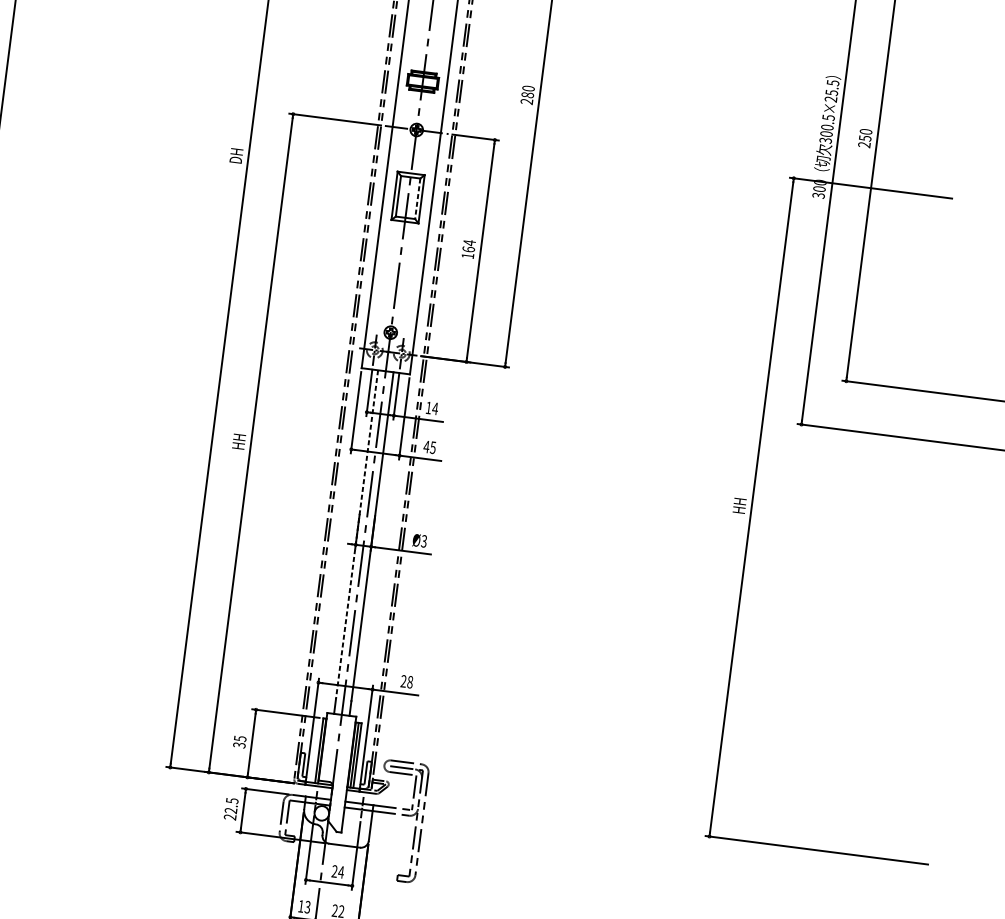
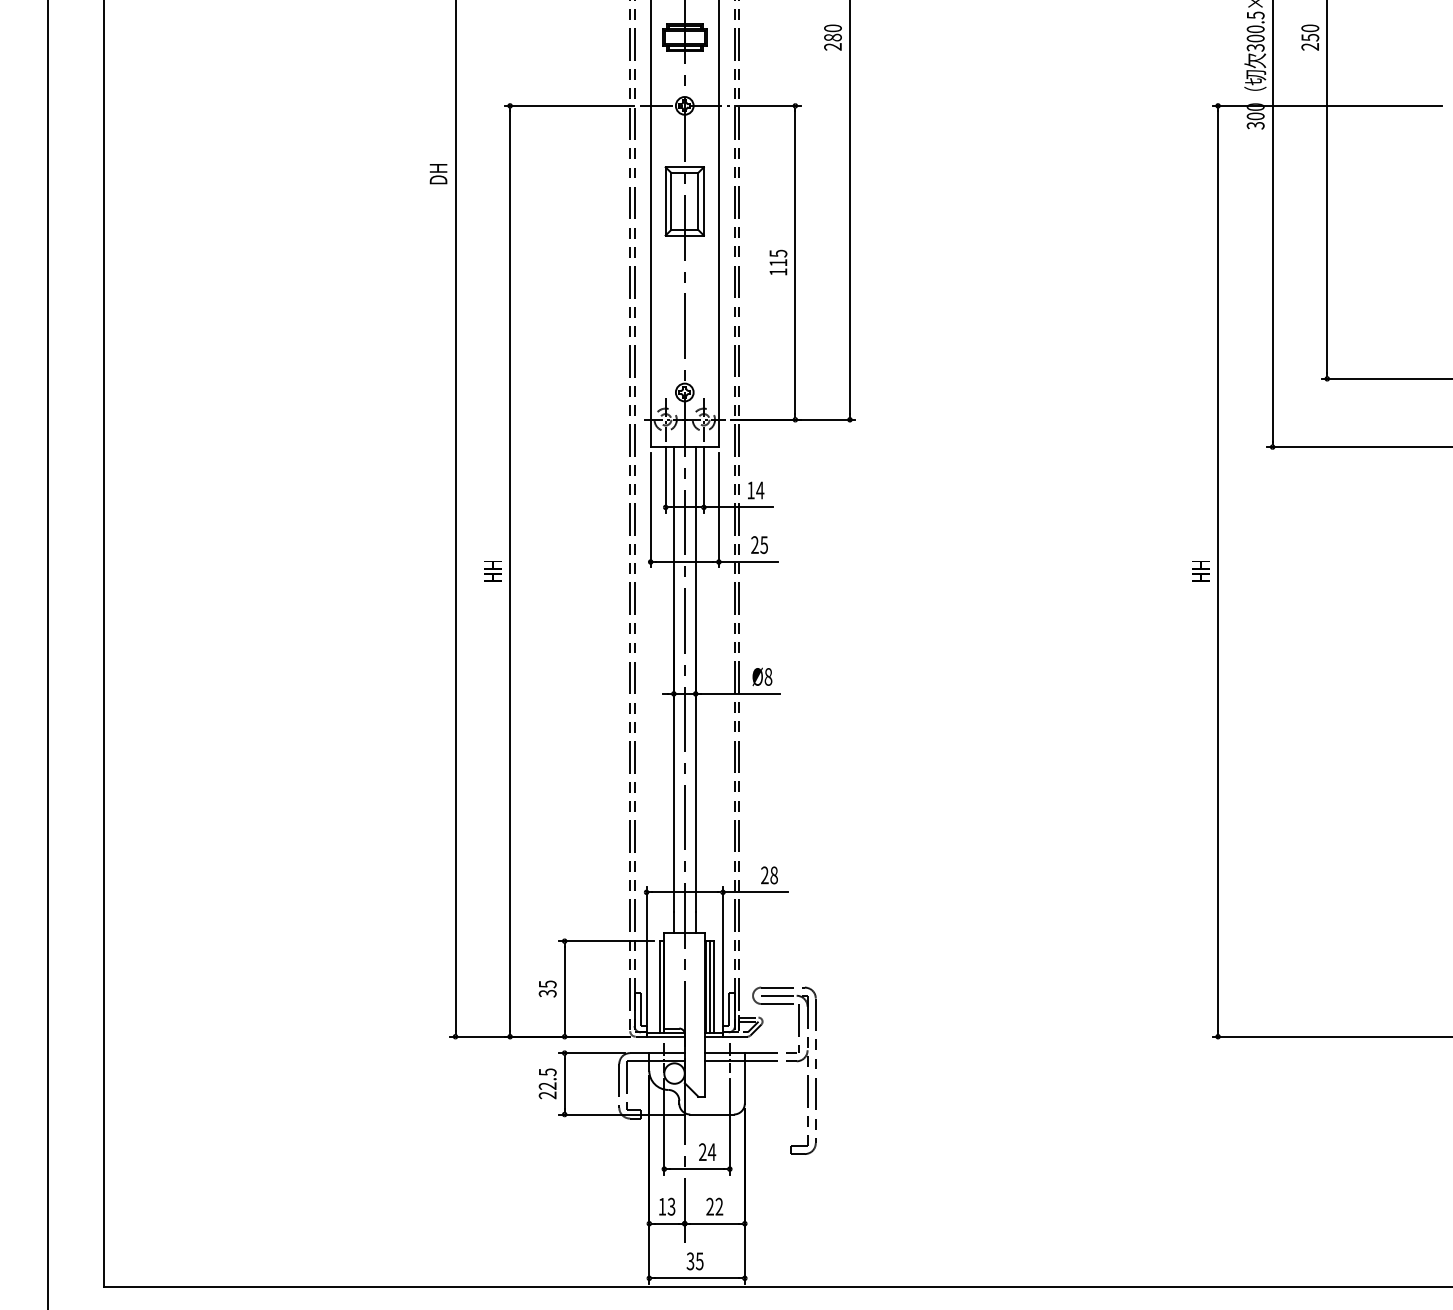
line: (417, 198) -> (698, 201), dashed -> solid
text: (469, 245) -> (778, 257), 164 -> 115
text: (426, 446) -> (754, 544), 45 -> 25
line: (356, 535) -> (673, 680), dashed -> solid
text: (424, 541) -> (768, 676), Ø3 -> Ø8

